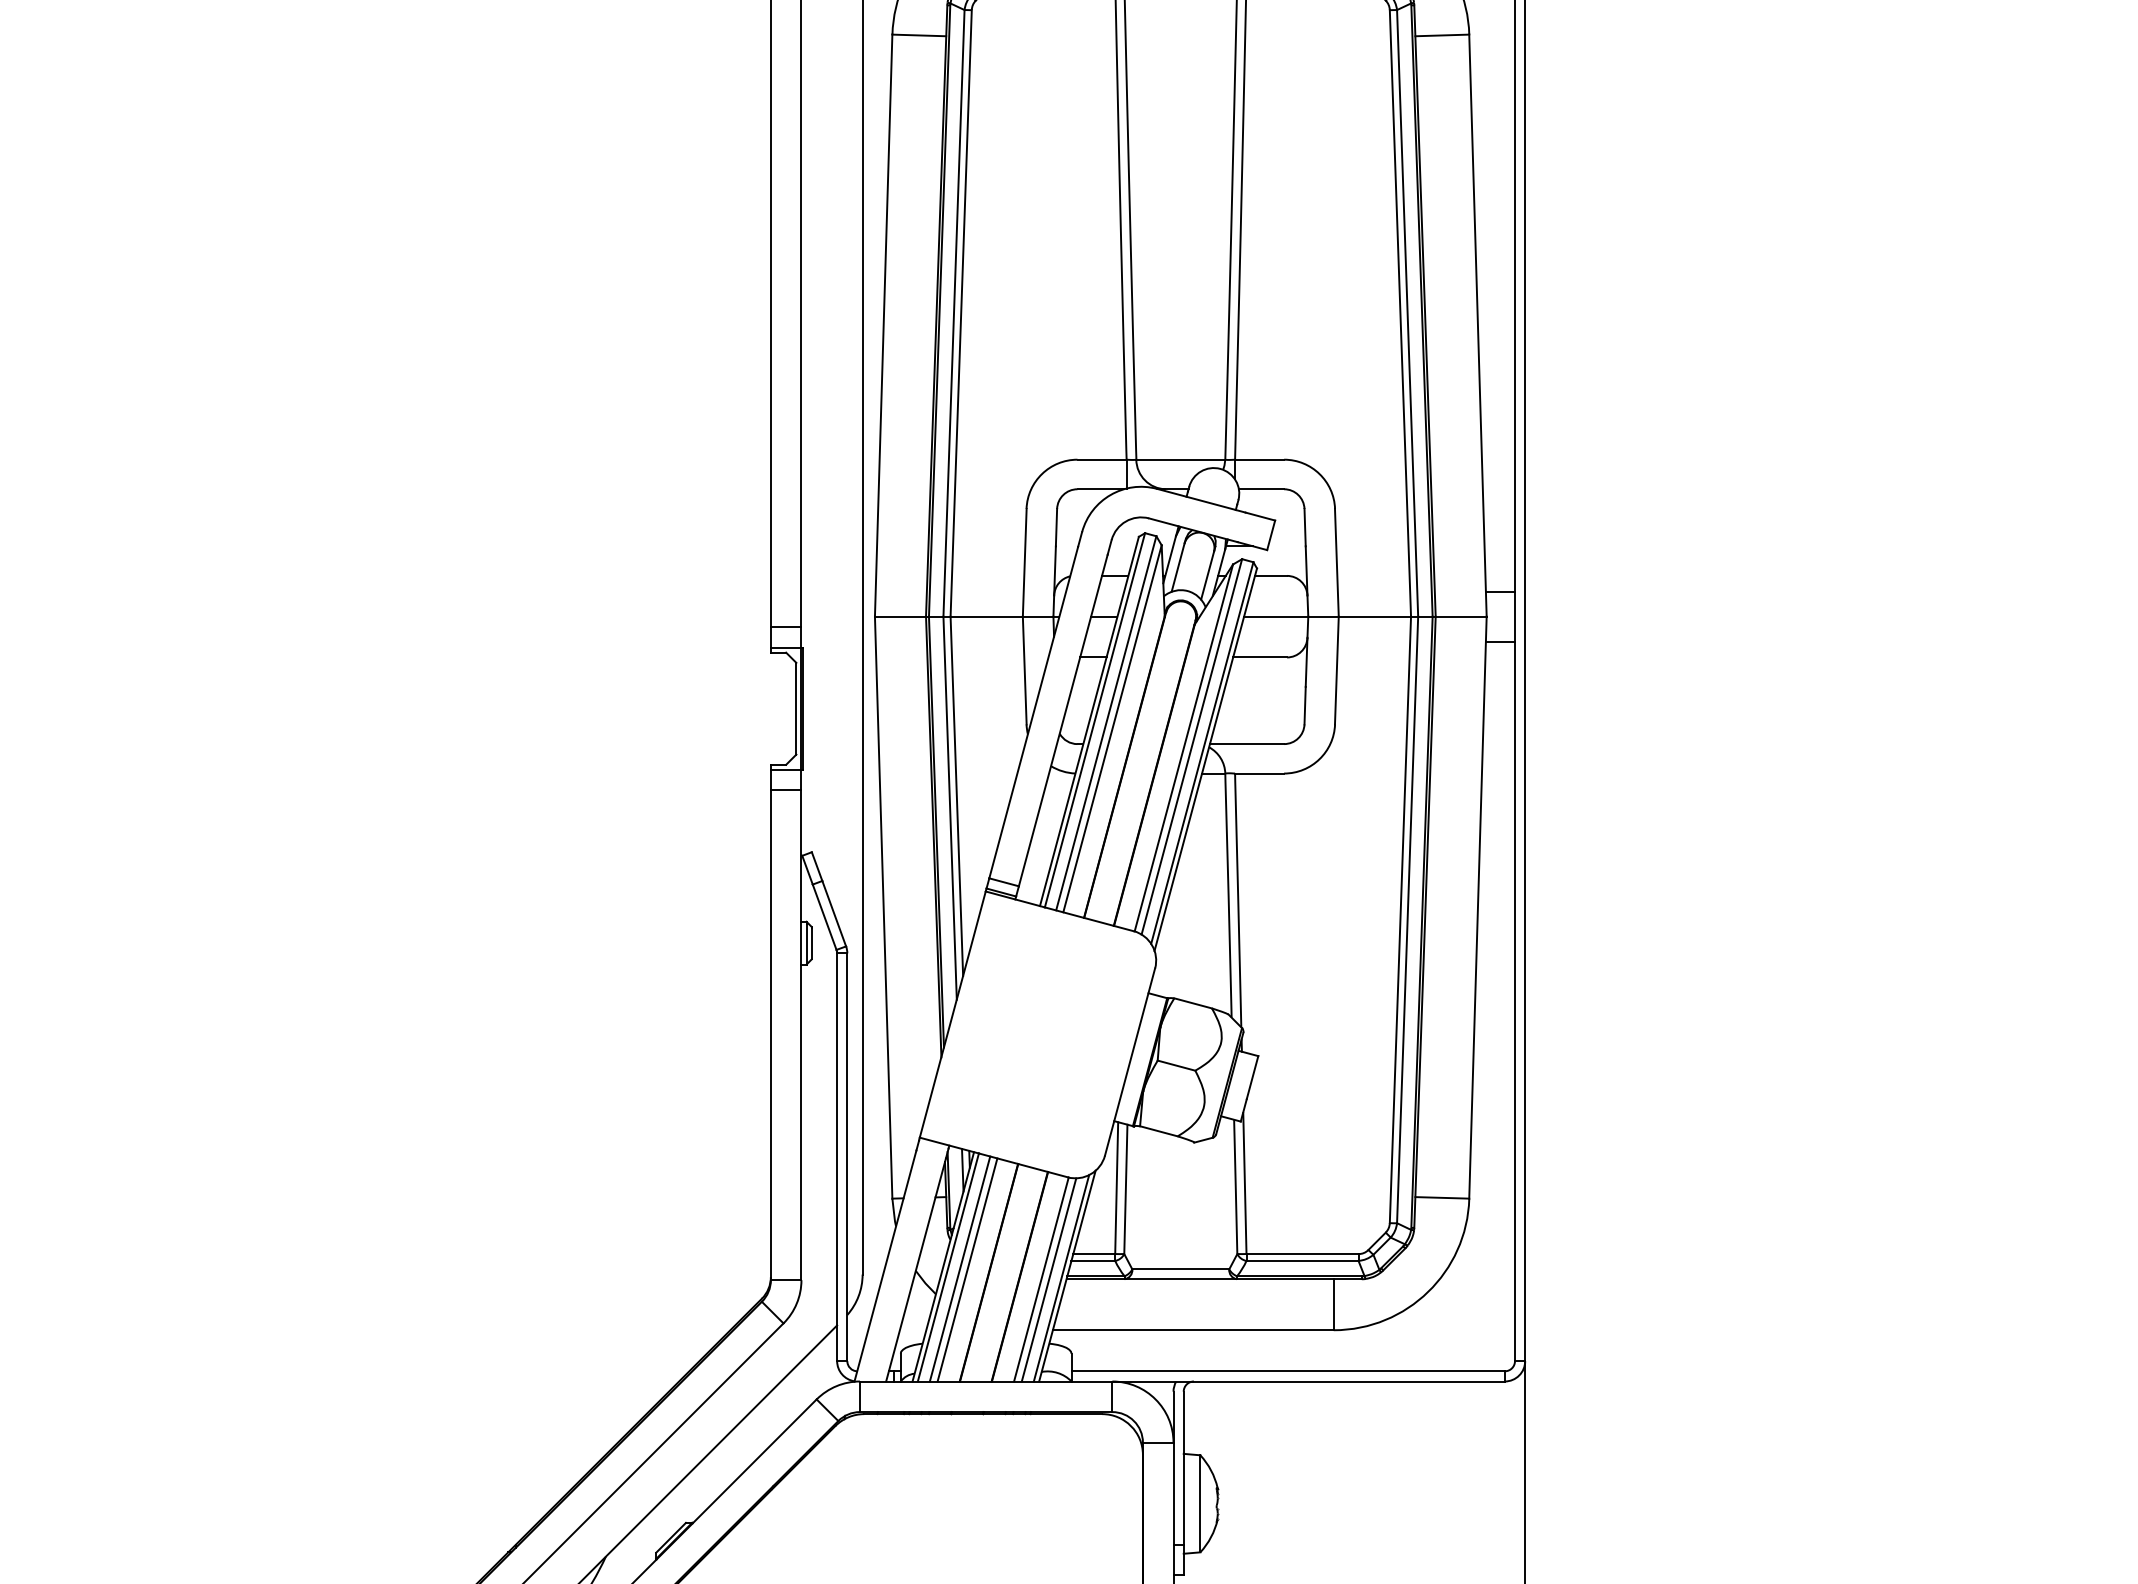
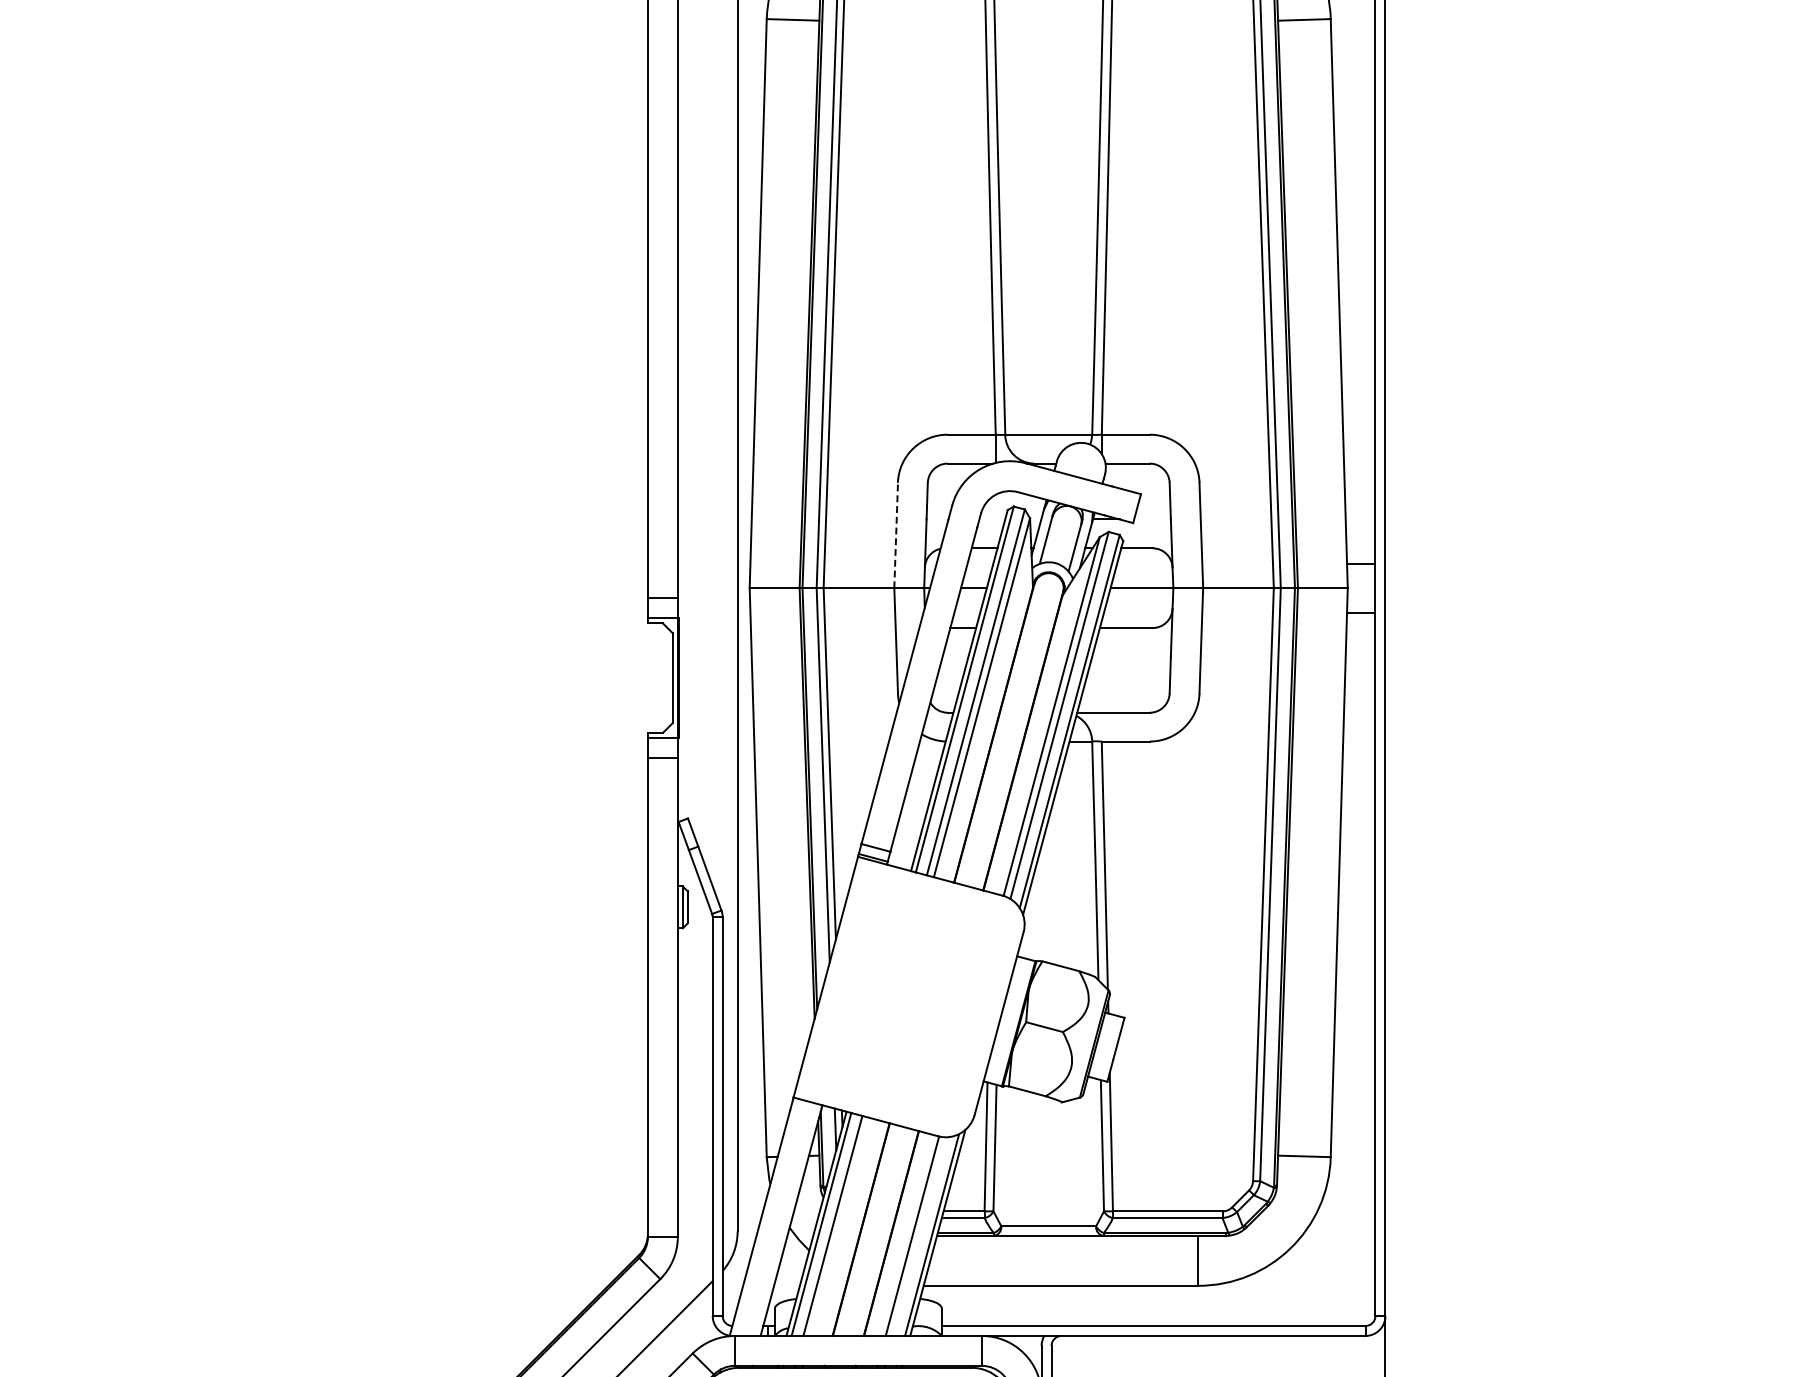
line: (1024, 562) -> (895, 535), solid -> dashed
line: (967, 1269) -> (840, 1226), removed
line: (1048, 1279) -> (919, 1236), removed

